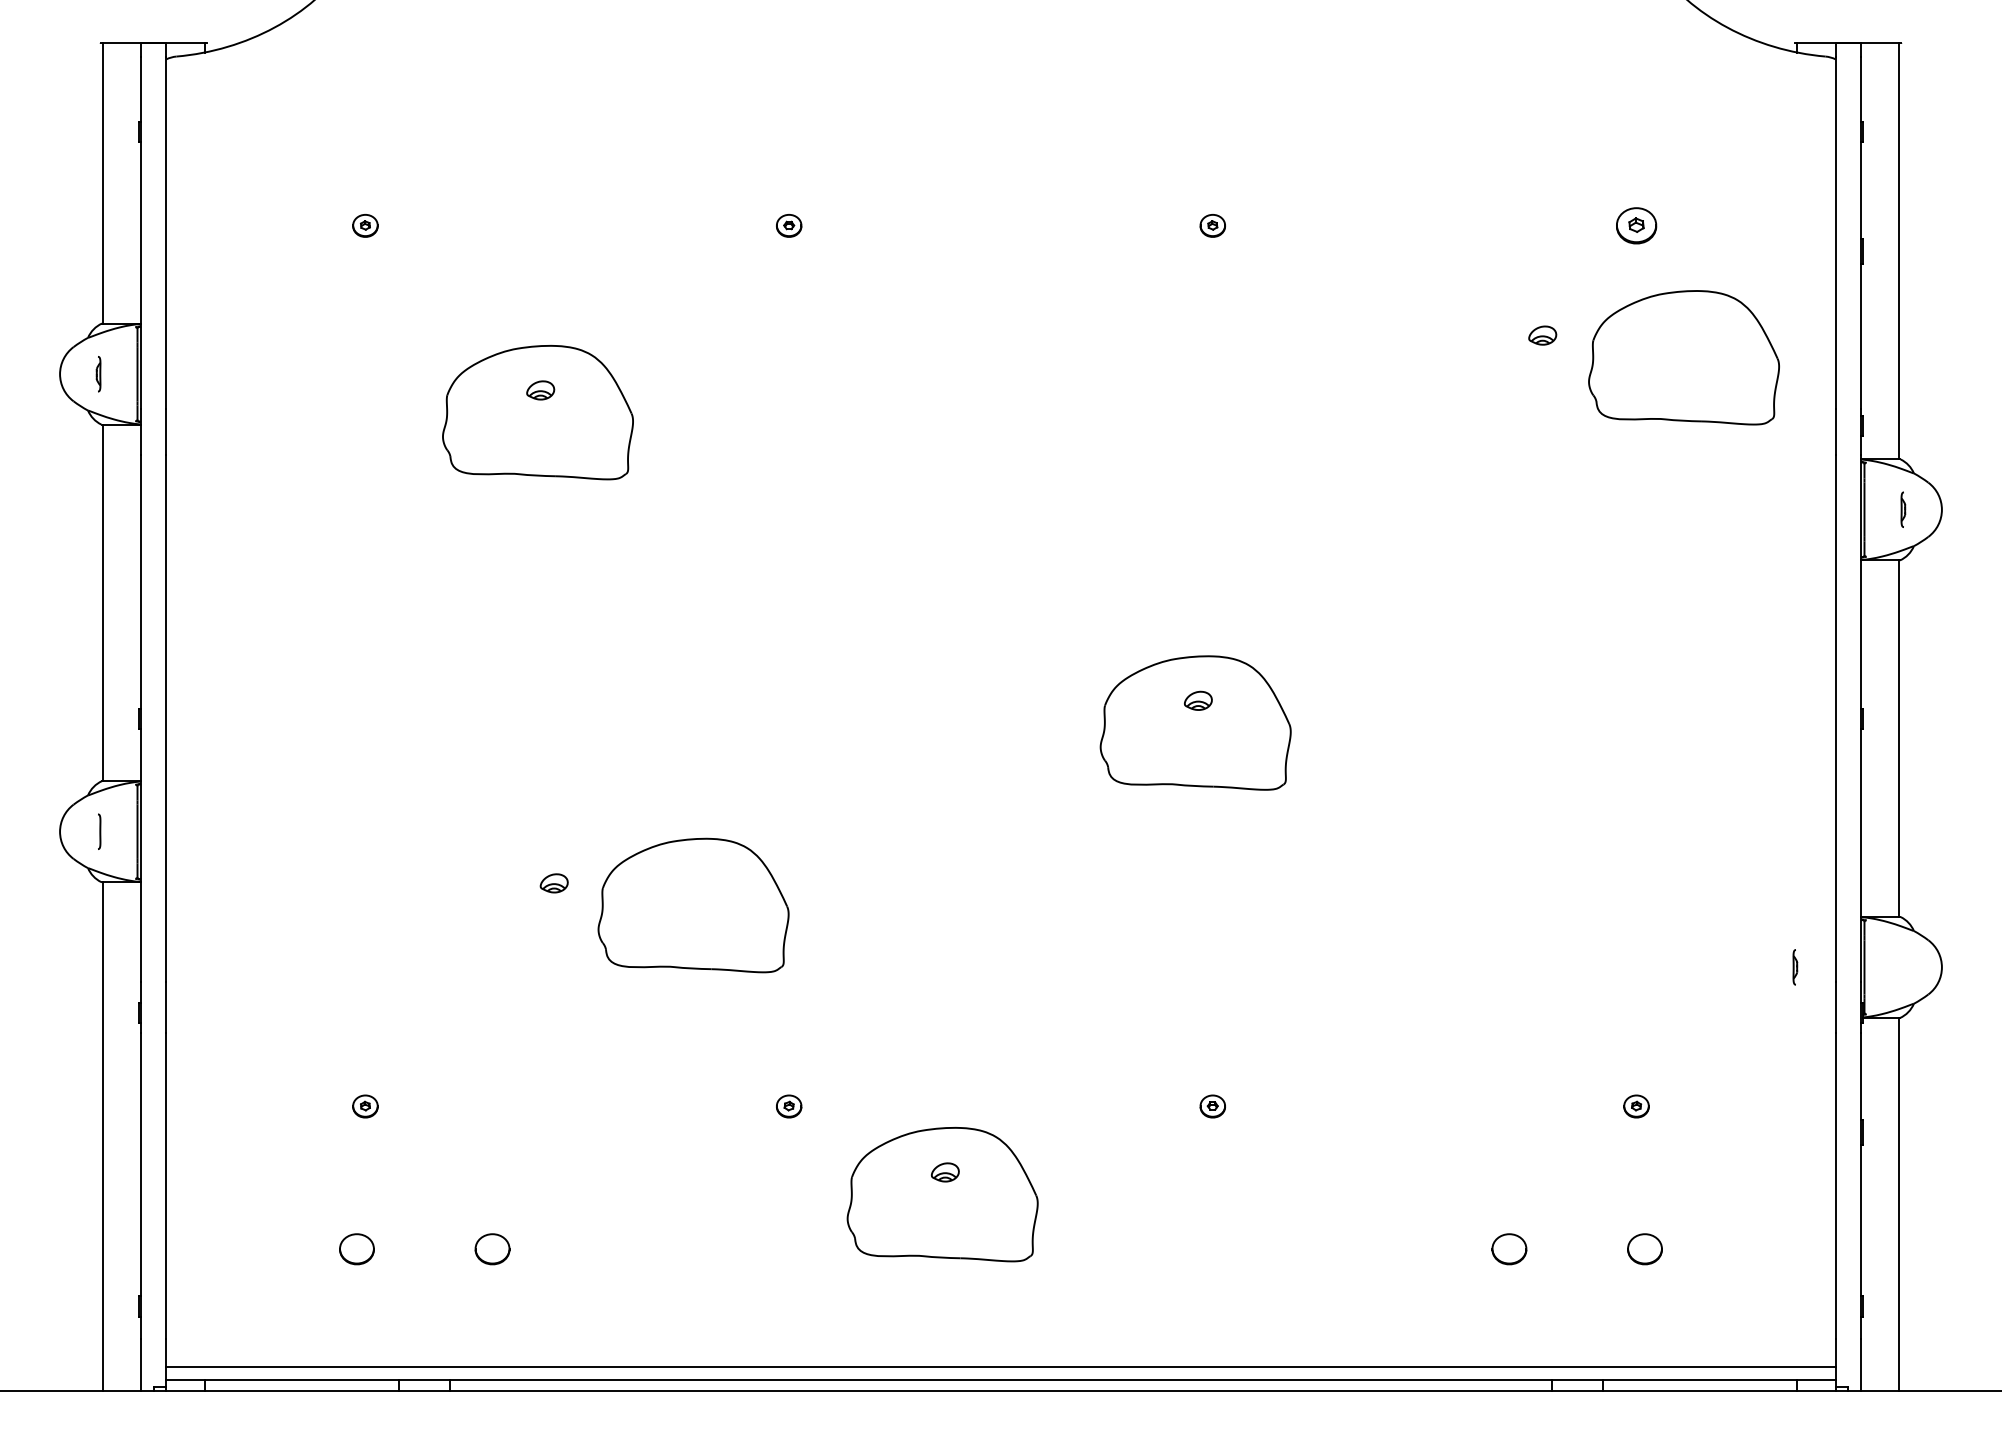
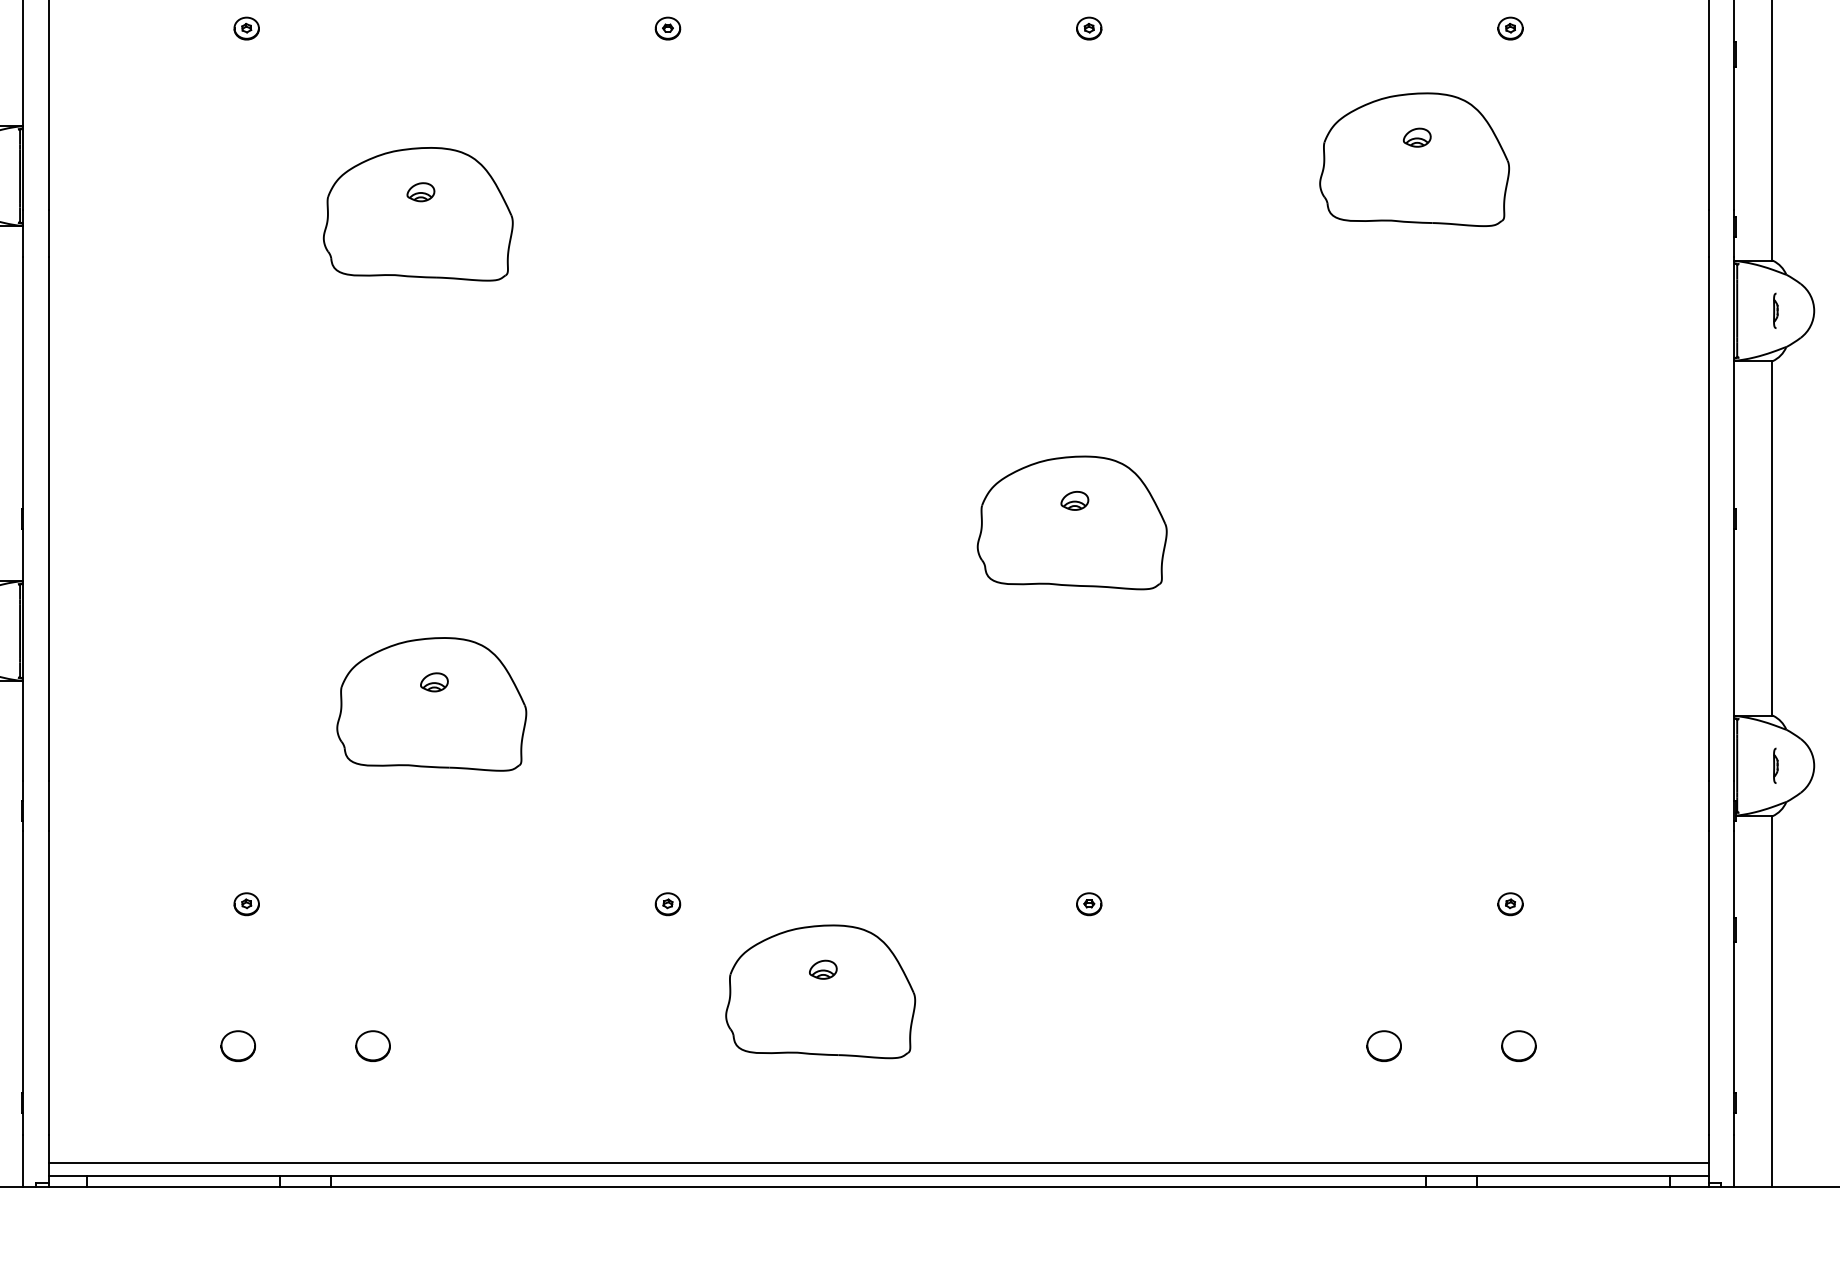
part: (1636, 225) -> (1510, 28), size x0.62
part: (1683, 357) -> (1414, 159), moved
part: (693, 905) -> (431, 704), moved
part: (1795, 967) -> (1775, 766), moved

